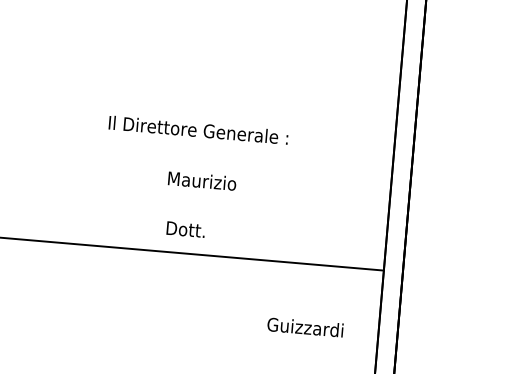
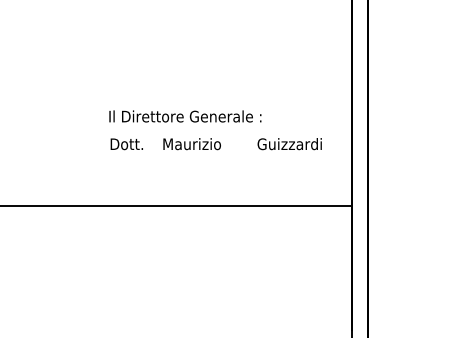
text: (198, 130) -> (185, 116), moved
text: (185, 229) -> (126, 144), moved
text: (305, 327) -> (289, 144), moved

